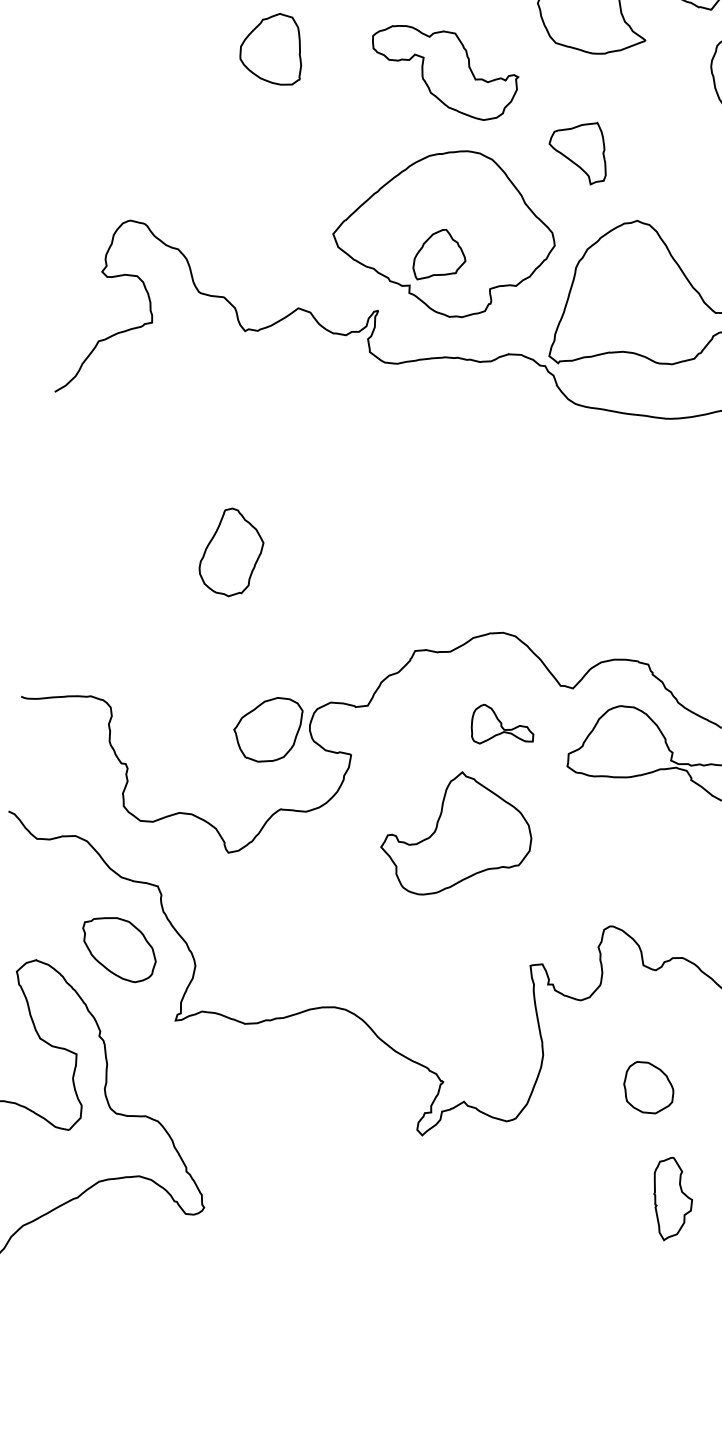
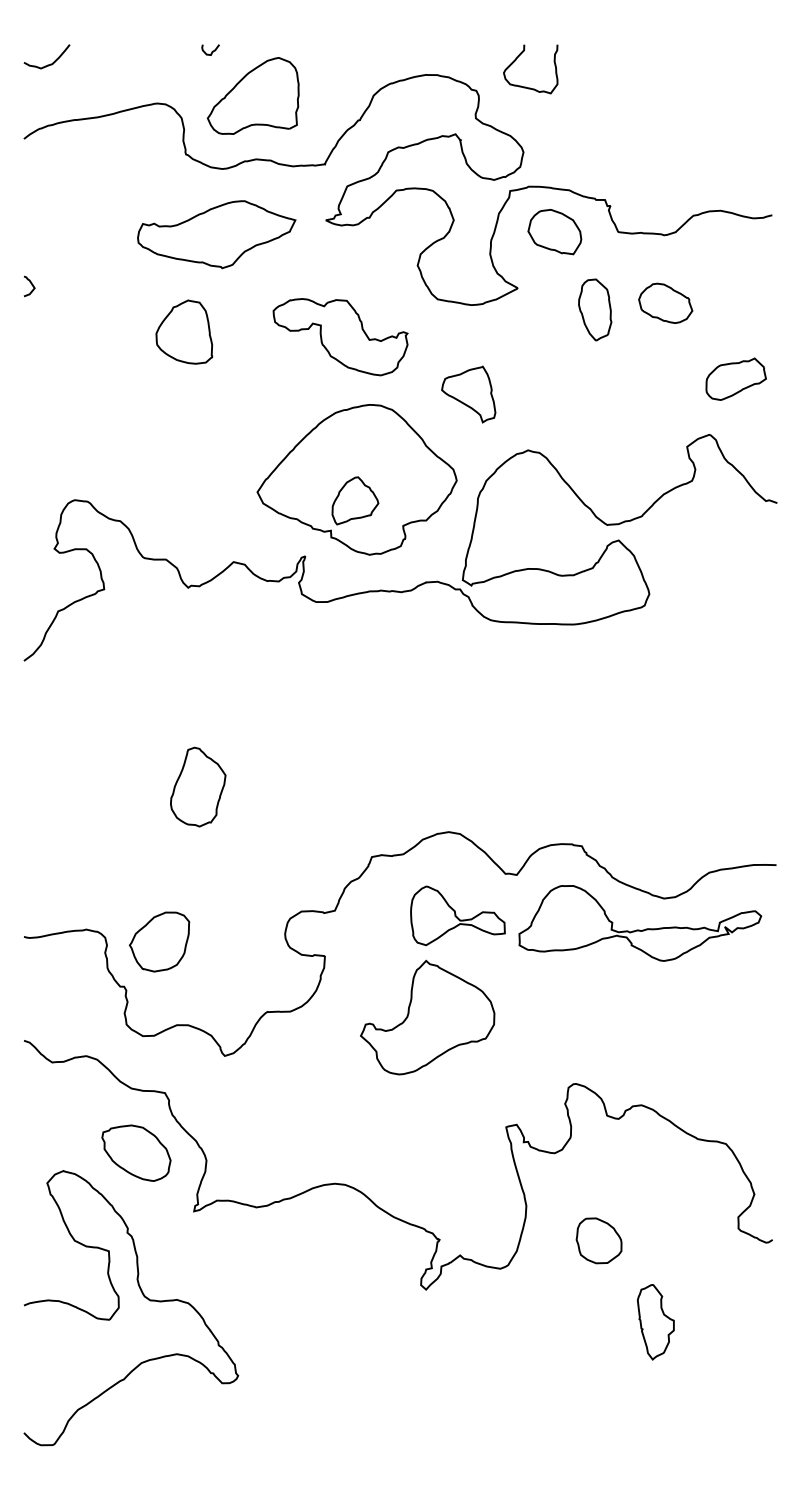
part: (502, 725) -> (457, 915), size x1.67
part: (267, 729) -> (159, 941), moved
part: (648, 1087) -> (598, 1240), moved

